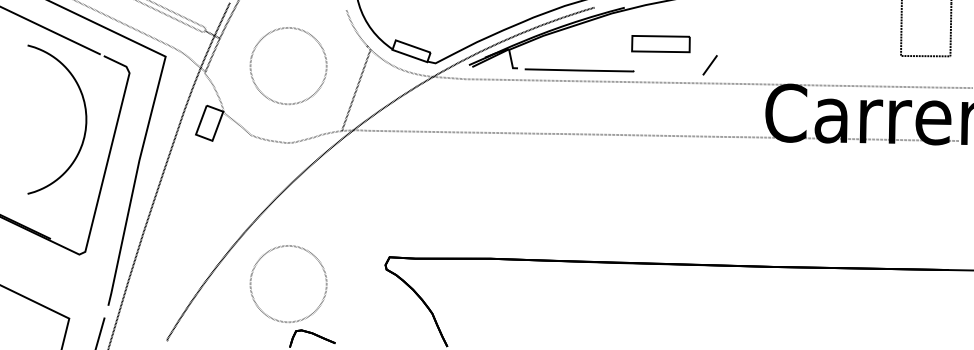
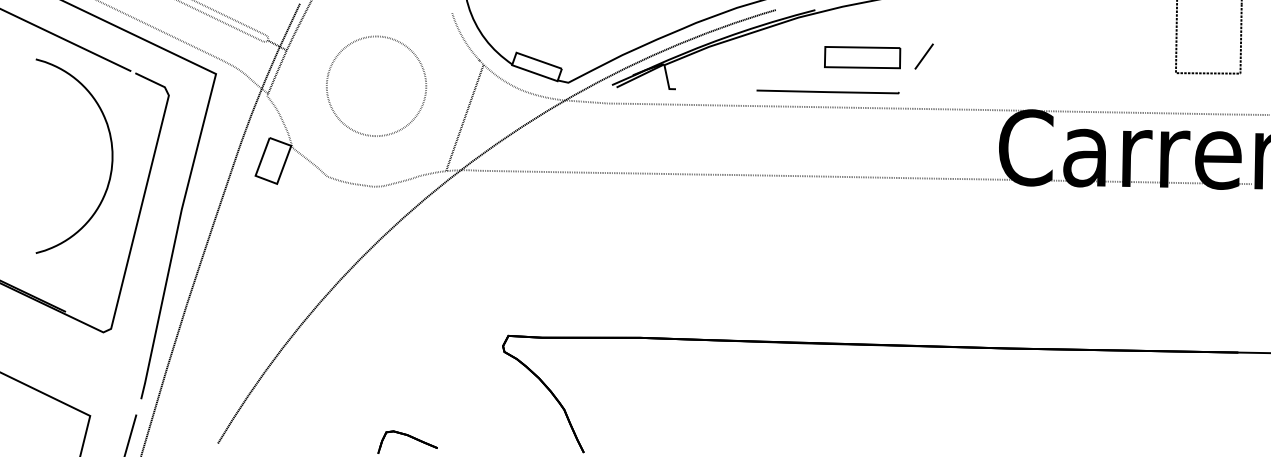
line: (709, 65) -> (923, 56), moved
line: (579, 70) -> (828, 92), moved
part: (282, 247) -> (368, 323), removed

